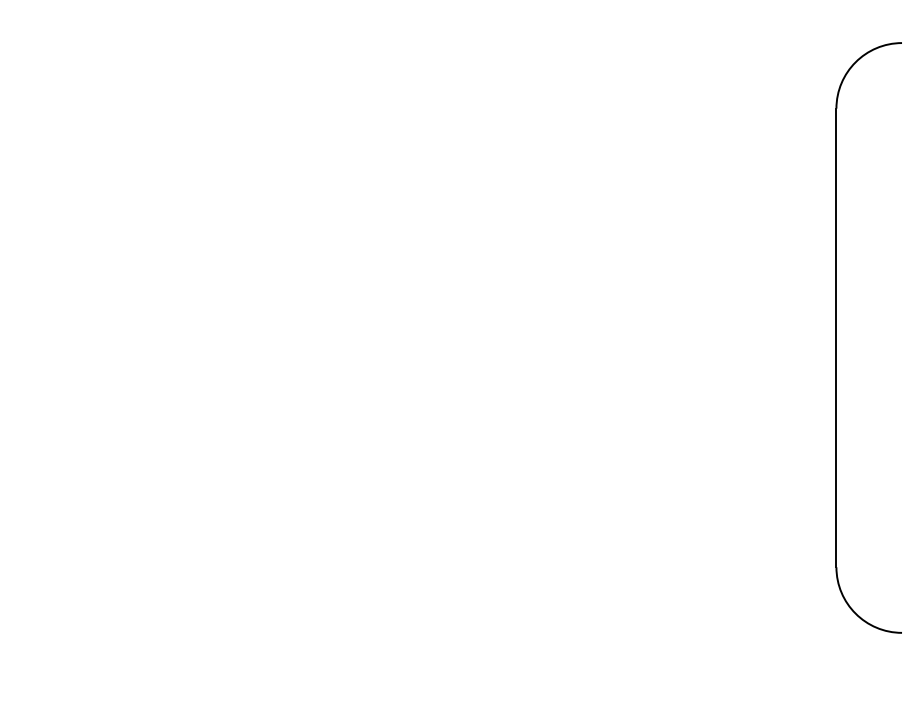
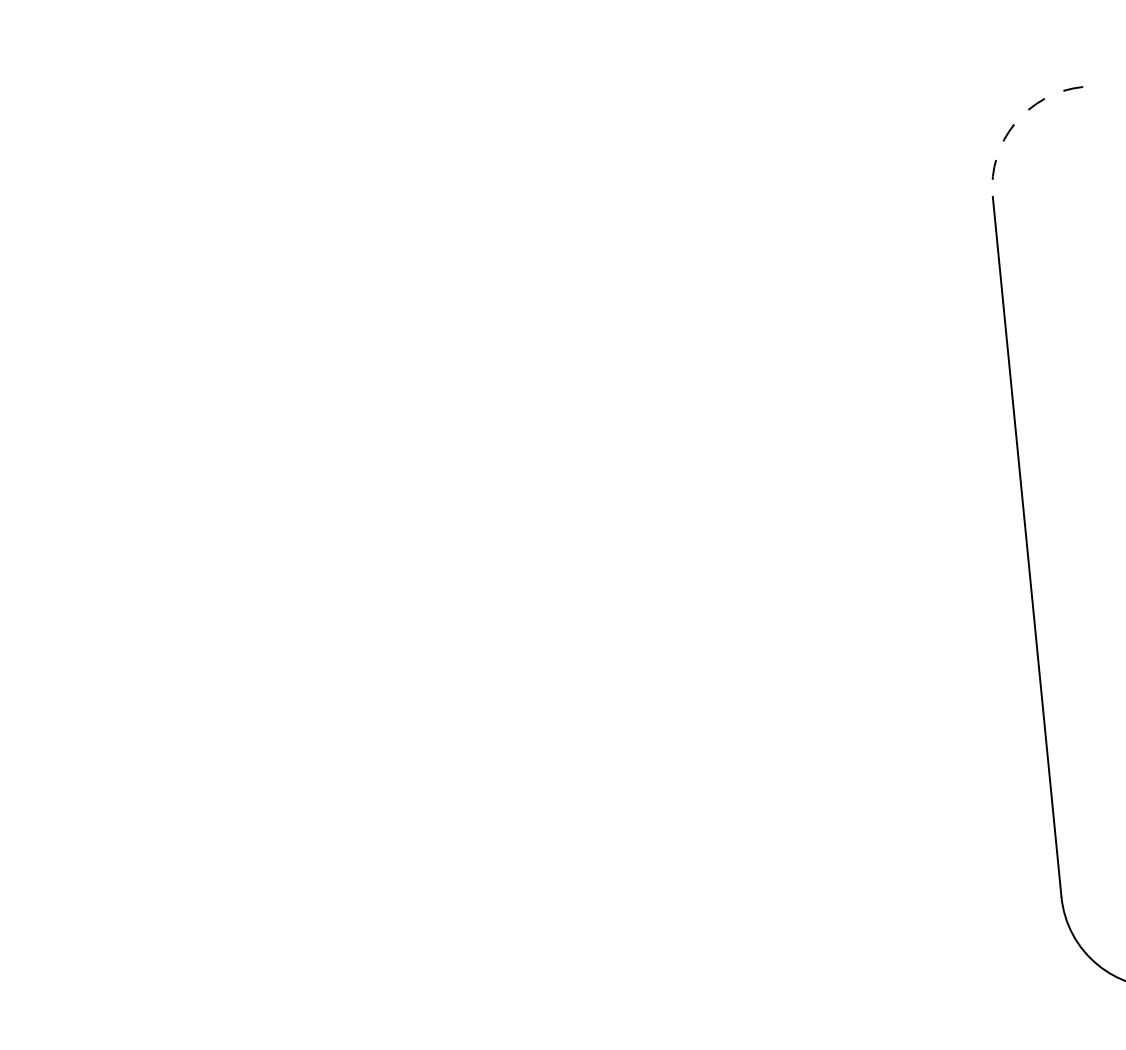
arc: (855, 62) -> (1015, 123), solid -> dashed

